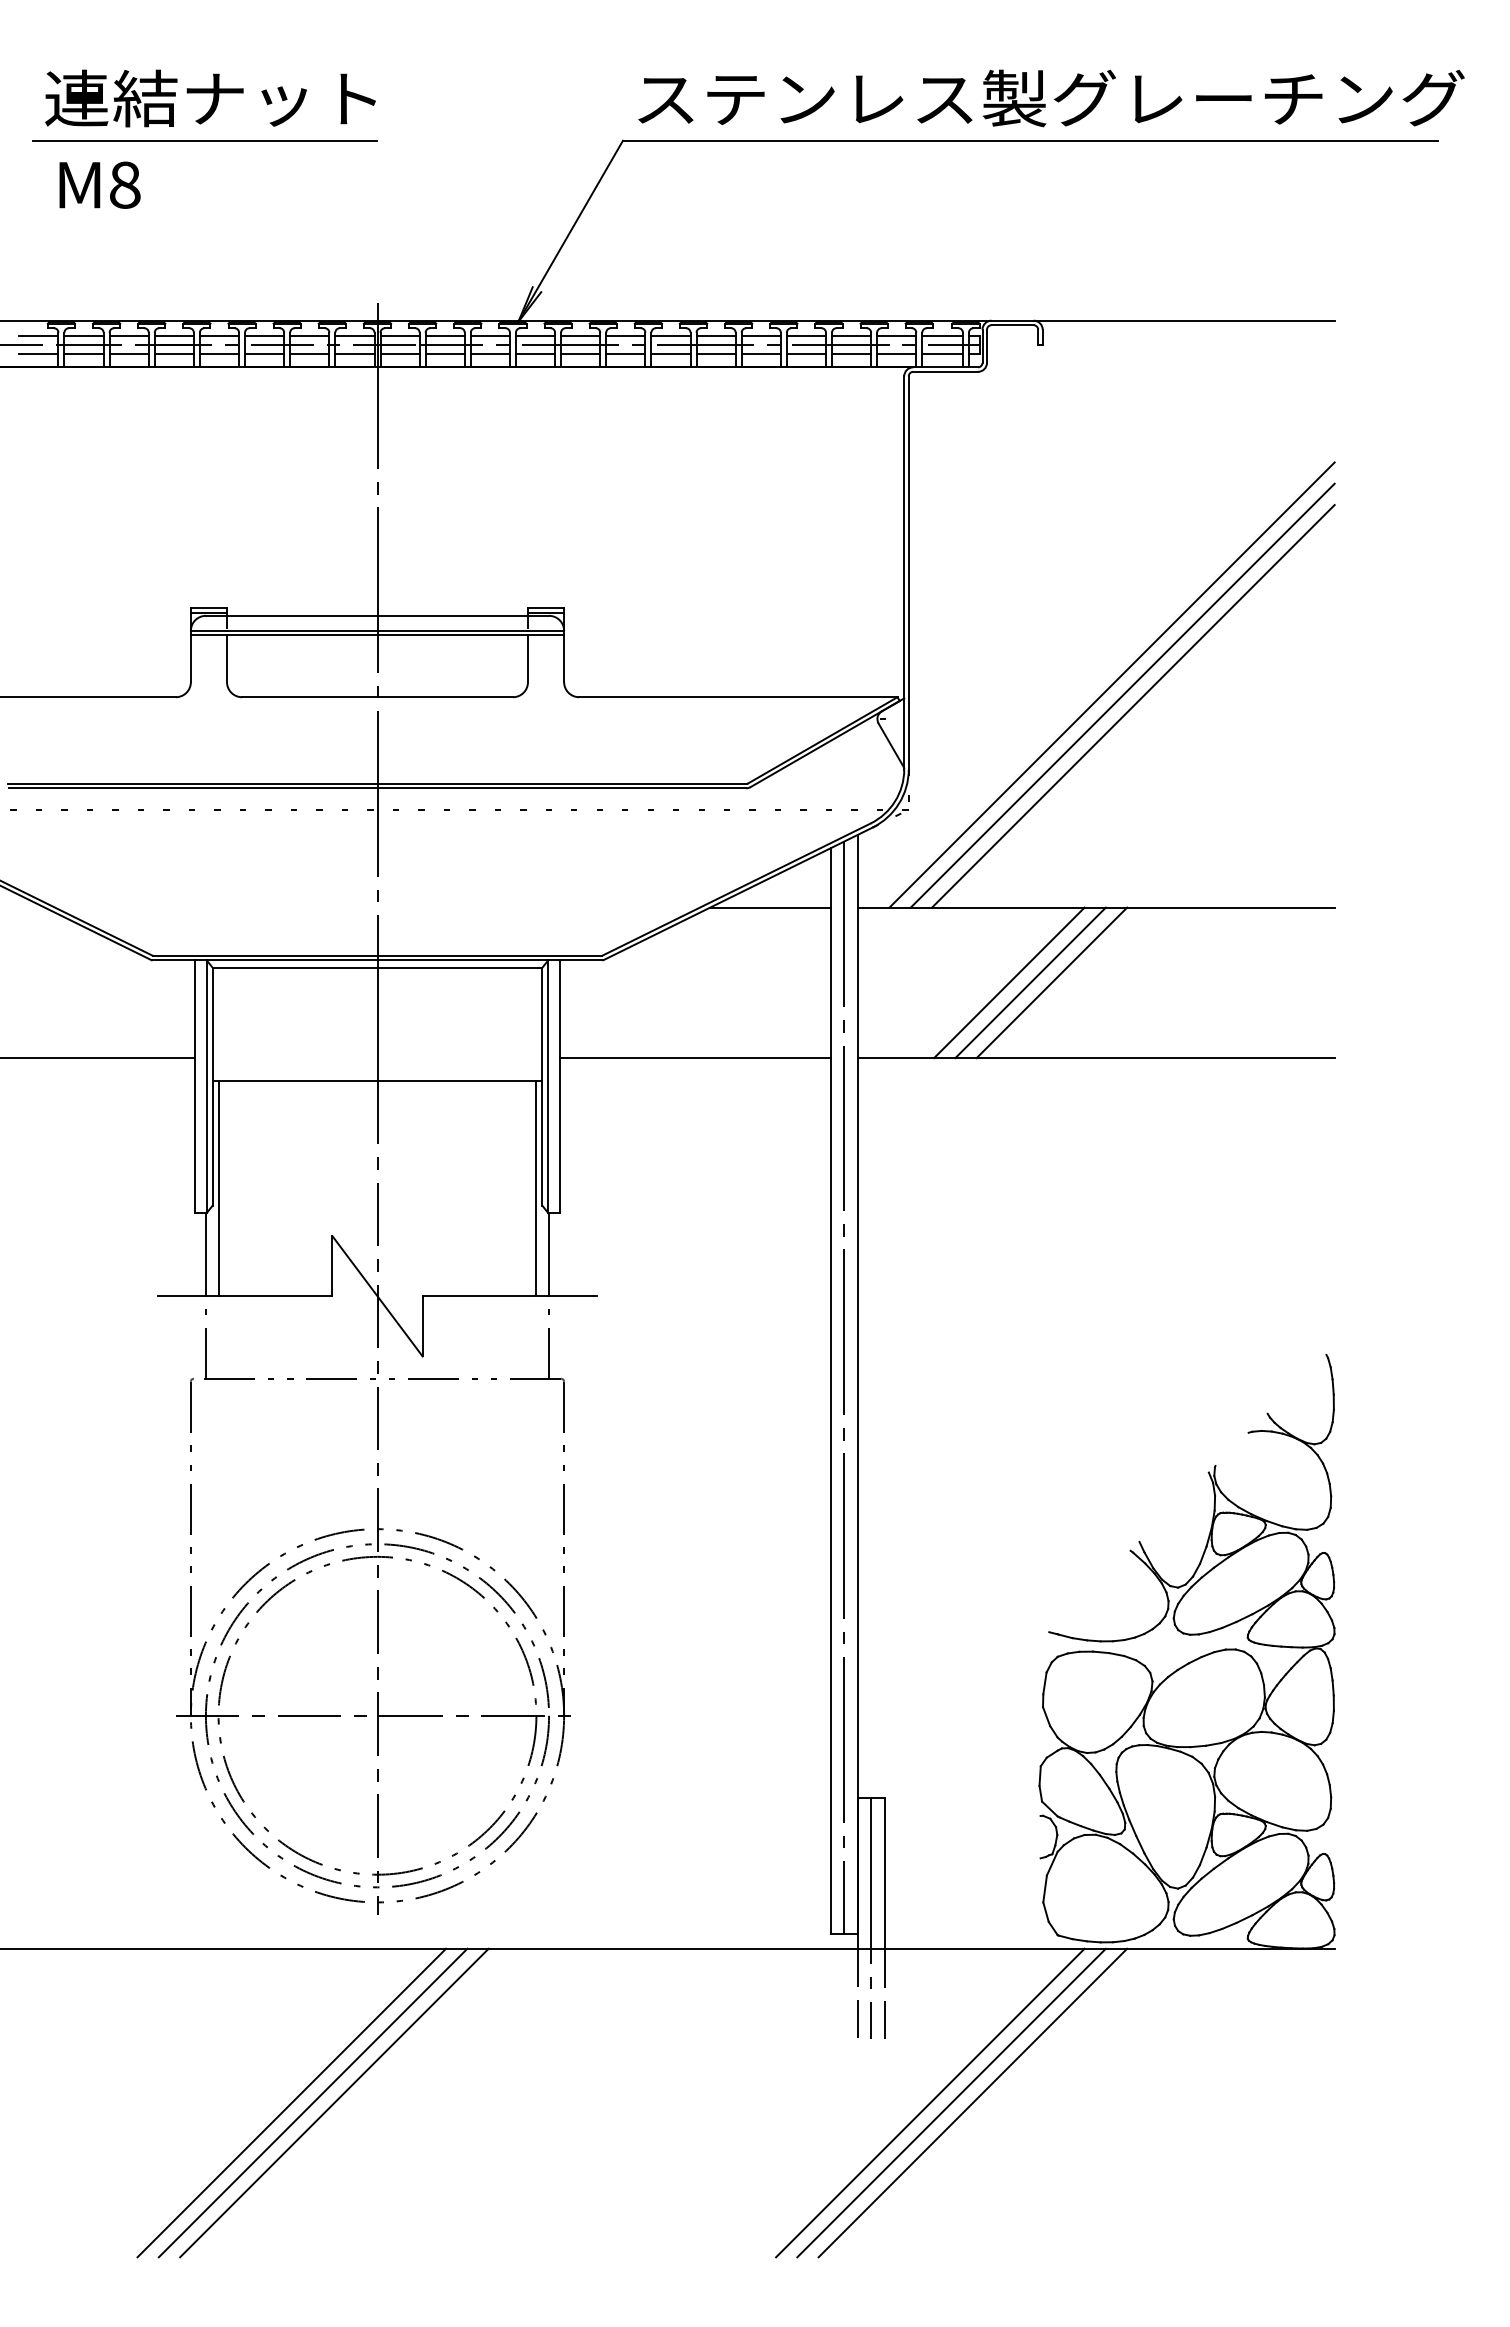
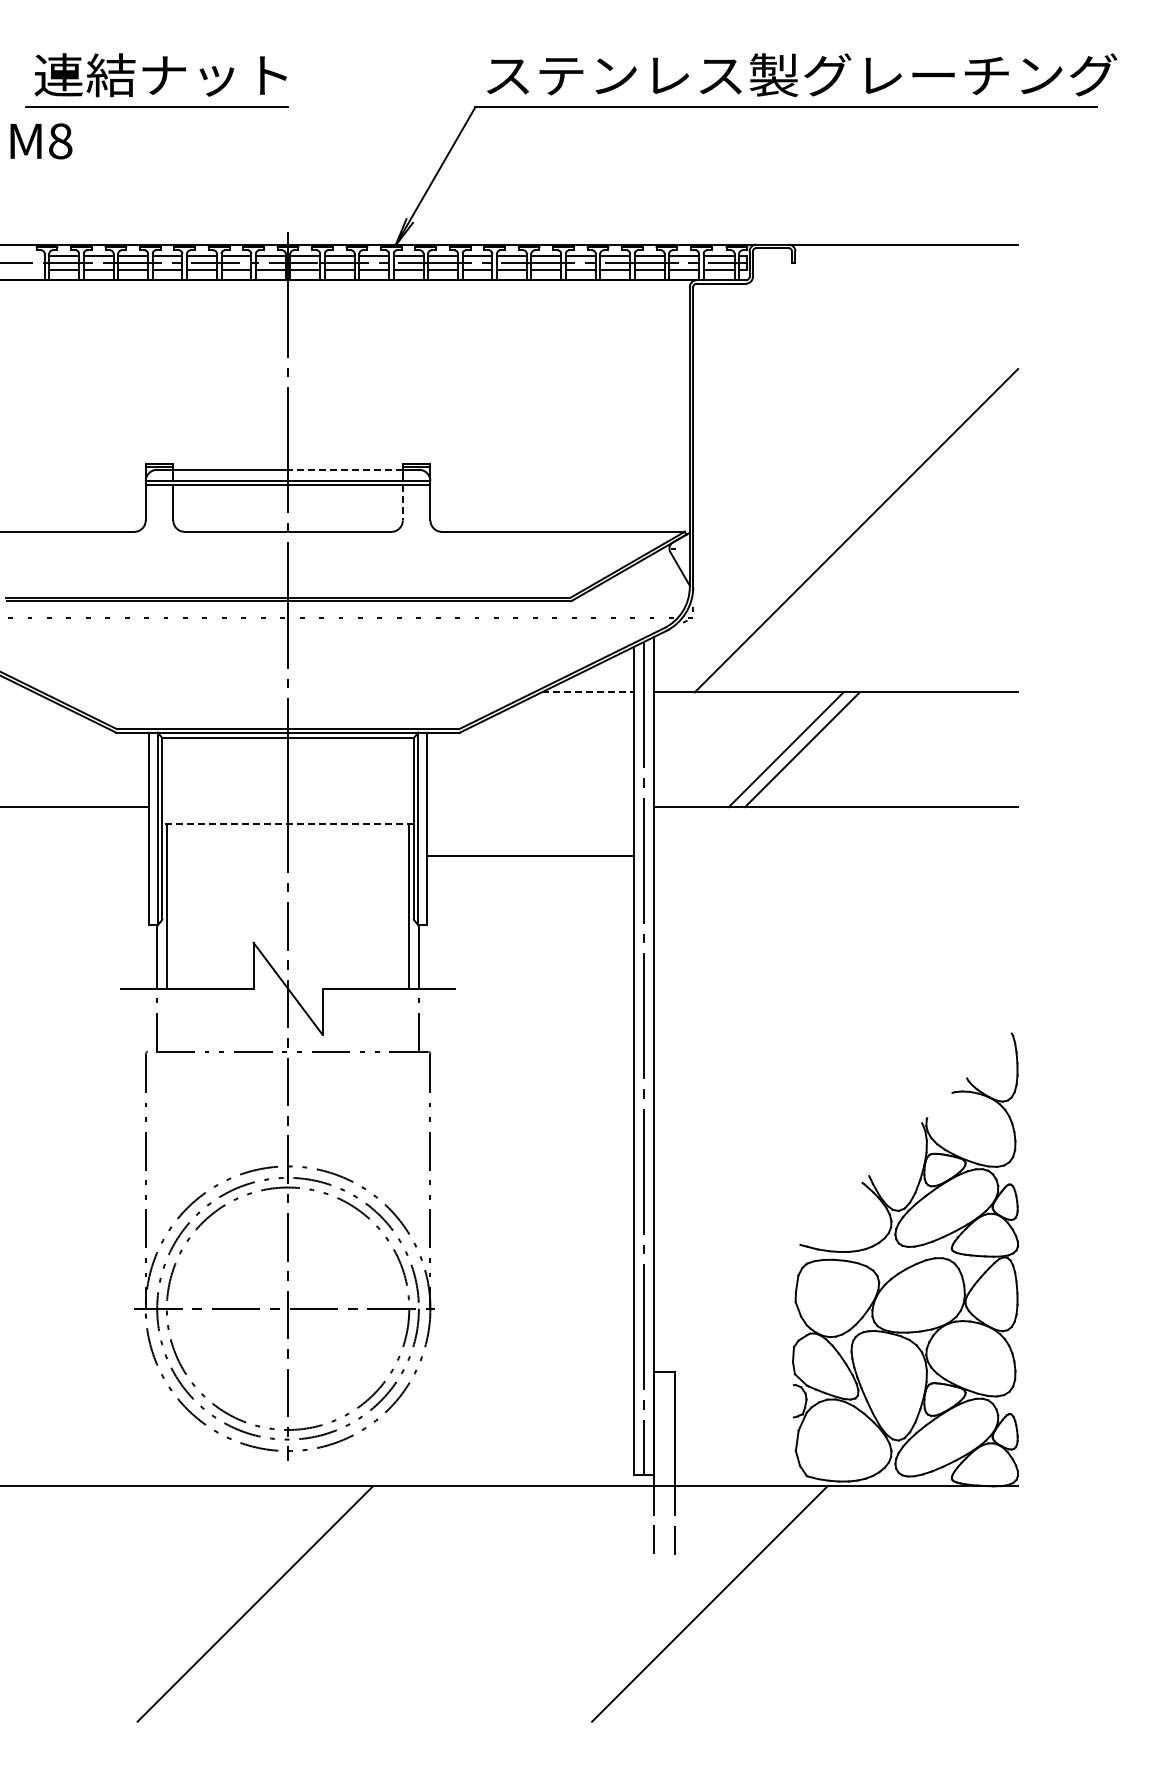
text: (100, 185) -> (41, 141), moved
line: (38, 336) -> (29, 256), removed
line: (38, 353) -> (29, 269), removed
line: (451, 615) -> (344, 469), solid -> dashed
line: (527, 658) -> (402, 502), solid -> dashed
line: (1112, 684) -> (848, 522), removed
line: (1133, 705) -> (864, 538), removed
line: (770, 907) -> (587, 692), solid -> dashed
line: (1008, 982) -> (769, 749), removed
line: (694, 1058) -> (529, 856), moved
line: (378, 1080) -> (288, 824), solid -> dashed
line: (871, 1918) -> (664, 1463), removed
line: (291, 2102) -> (222, 1603), removed
line: (312, 2102) -> (238, 1603), removed
line: (951, 2102) -> (725, 1603), removed
line: (971, 2102) -> (741, 1603), removed

